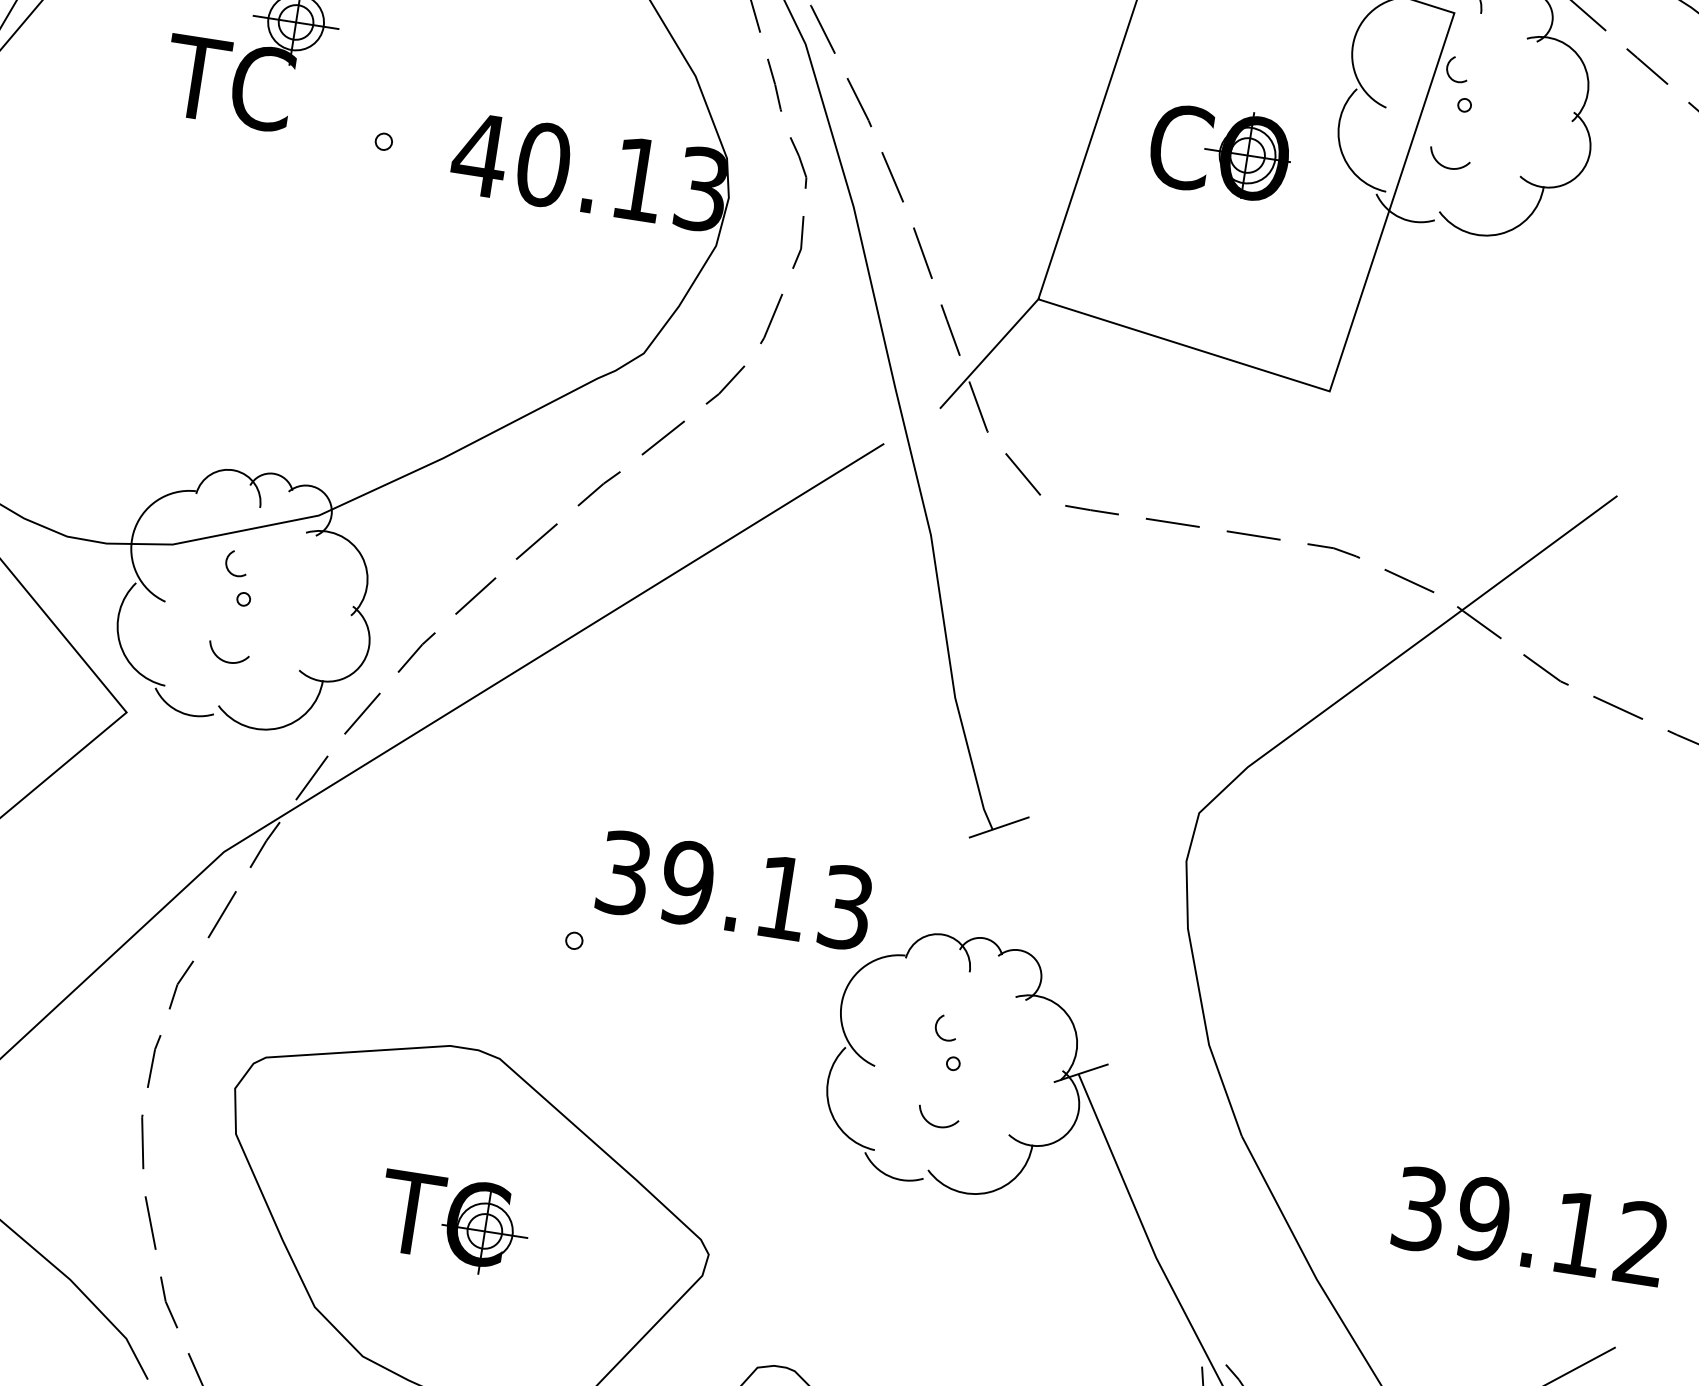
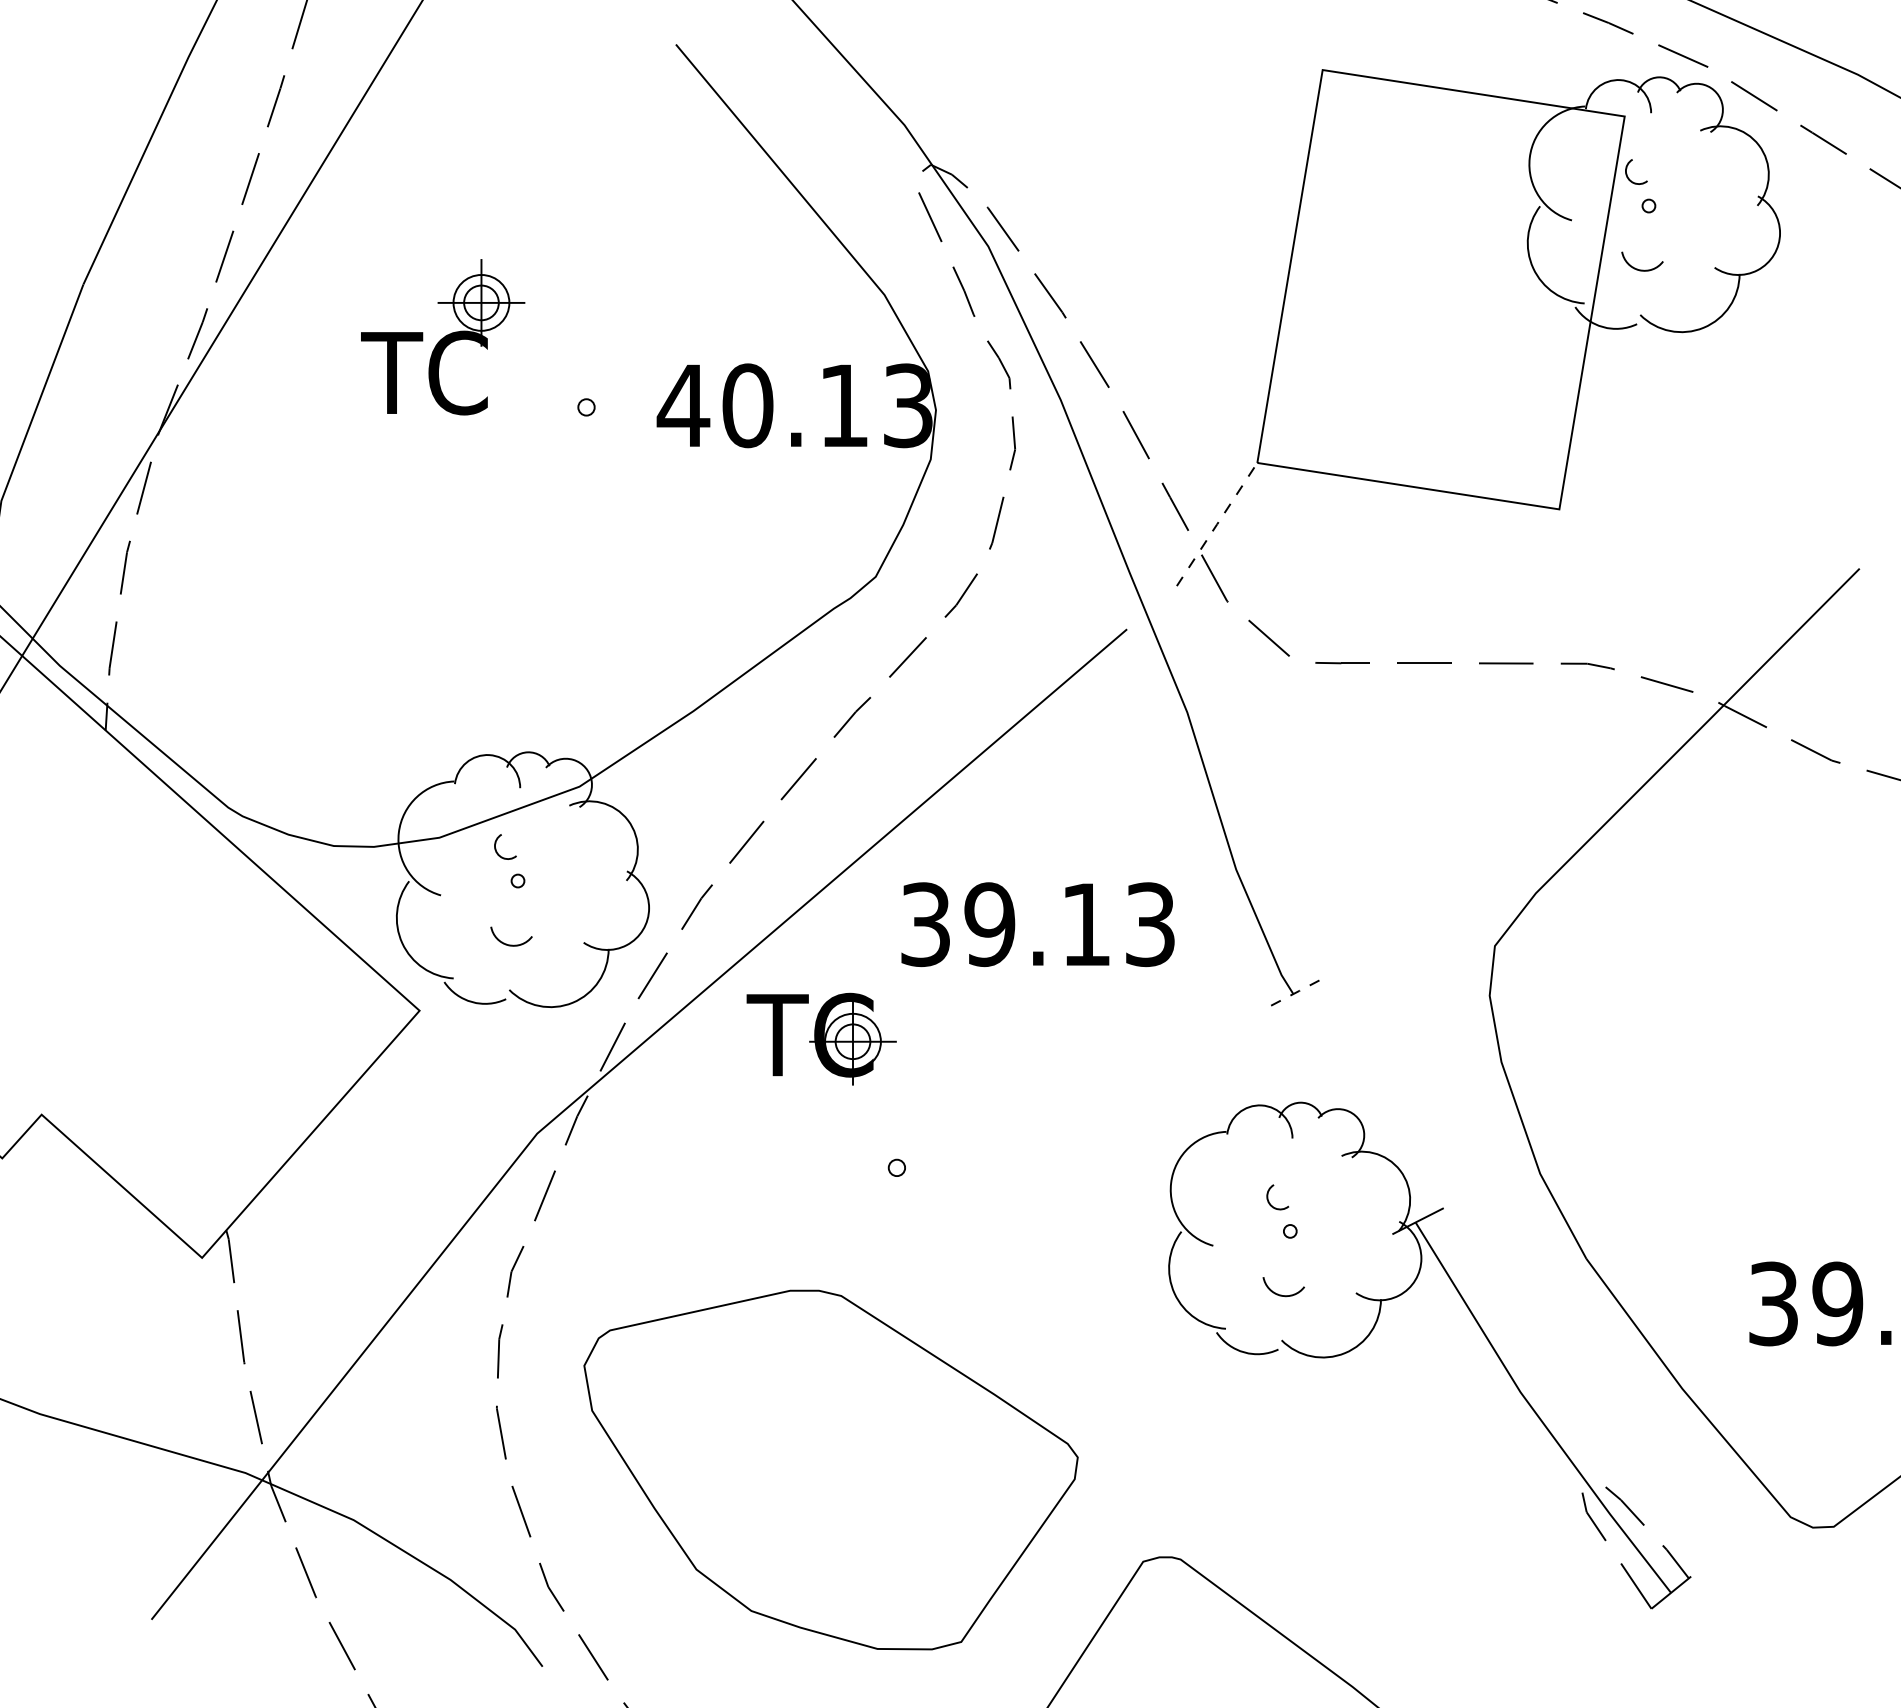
part: (1221, 152) -> (1415, 289), removed
line: (989, 354) -> (1217, 524), solid -> dashed
line: (999, 827) -> (1299, 990), solid -> dashed
text: (734, 890) -> (1037, 924), moved
part: (454, 1223) -> (821, 1038), moved

